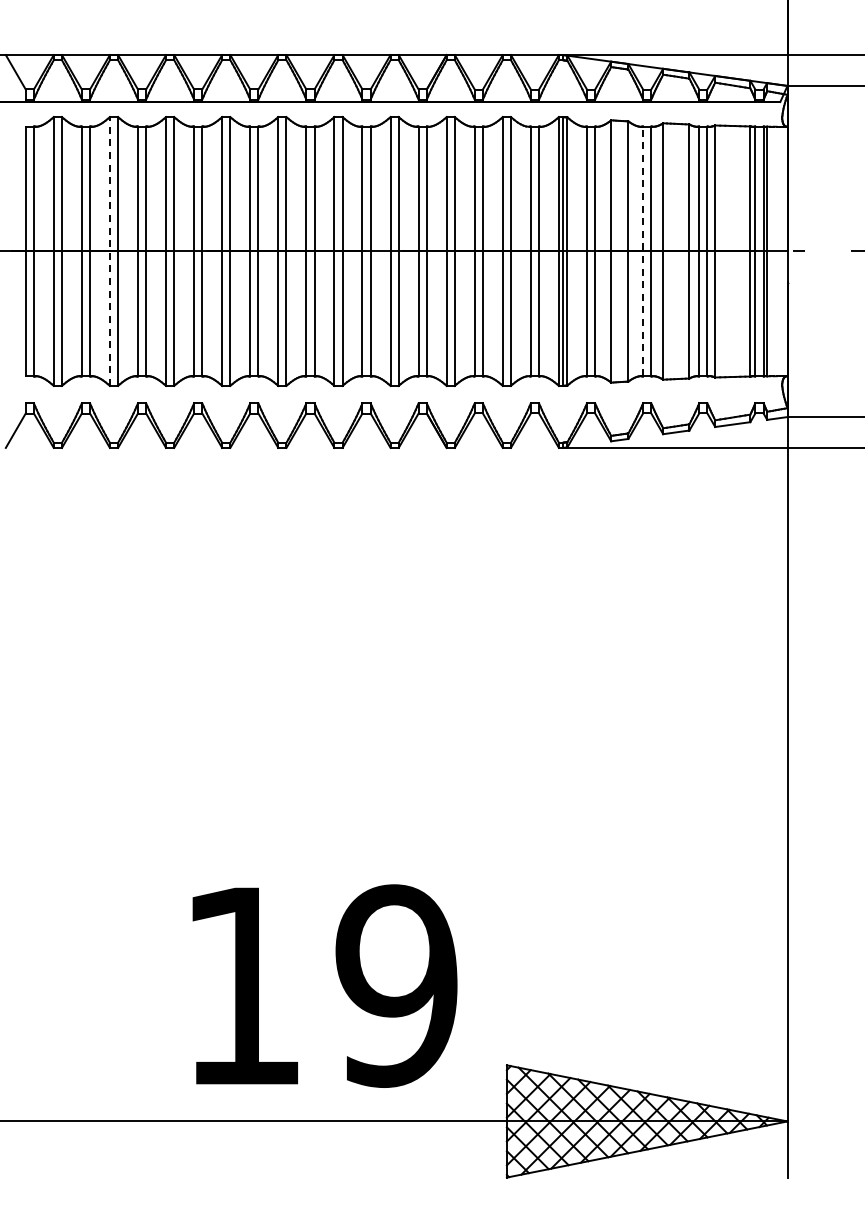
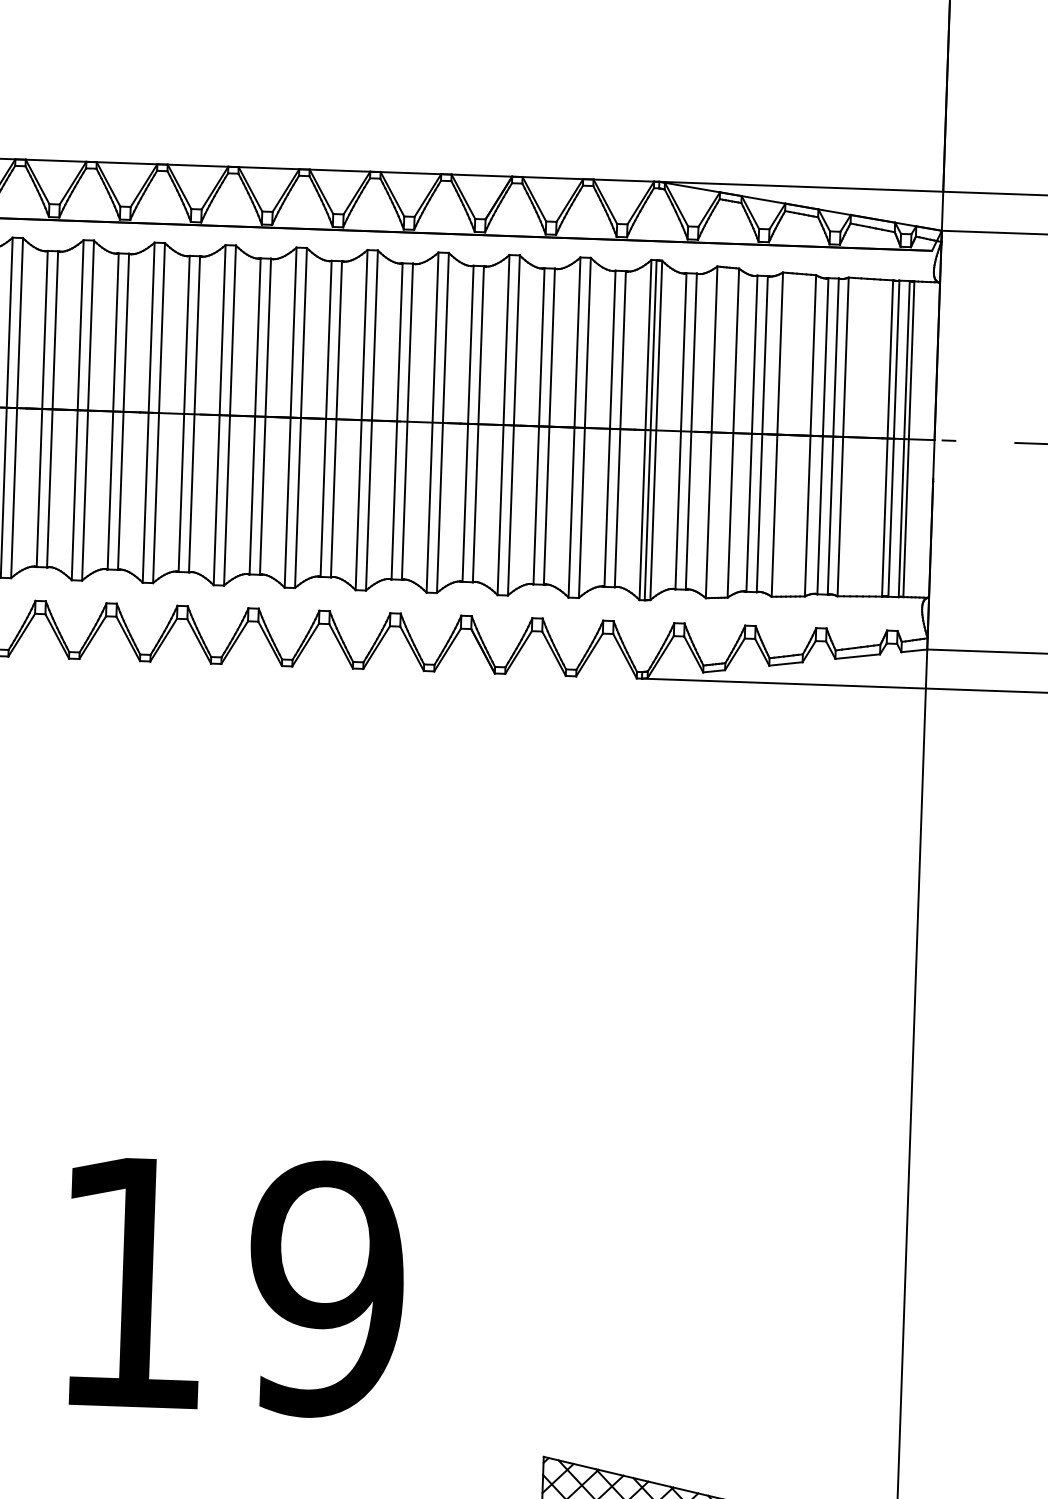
line: (109, 251) -> (77, 410), dashed -> solid
line: (643, 251) -> (752, 433), dashed -> solid
text: (324, 985) -> (235, 1285), moved

